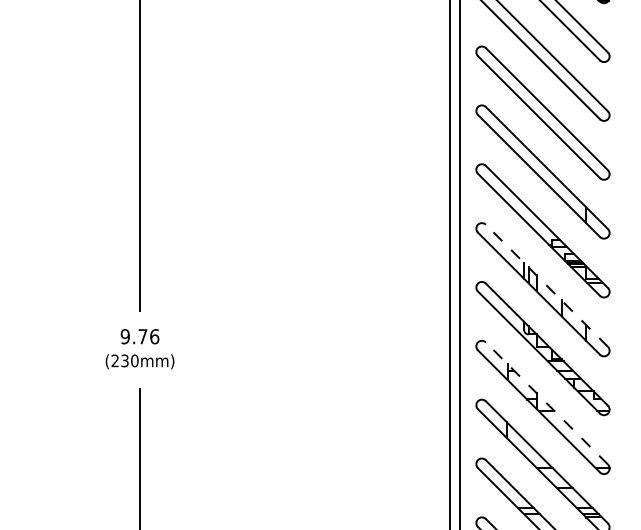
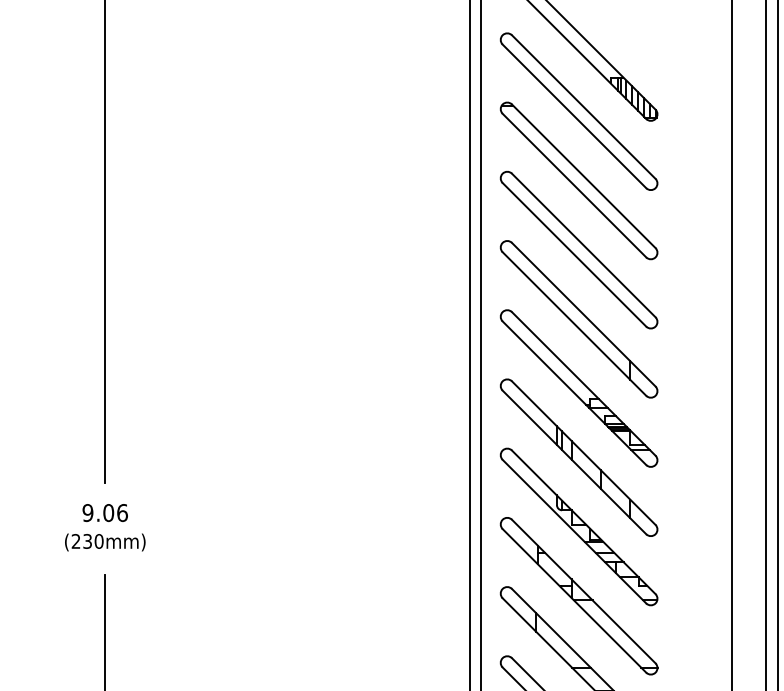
line: (546, 286) -> (583, 453), dashed -> solid
text: (142, 337) -> (108, 513), 9.76 -> 9.06
line: (546, 403) -> (583, 591), dashed -> solid

